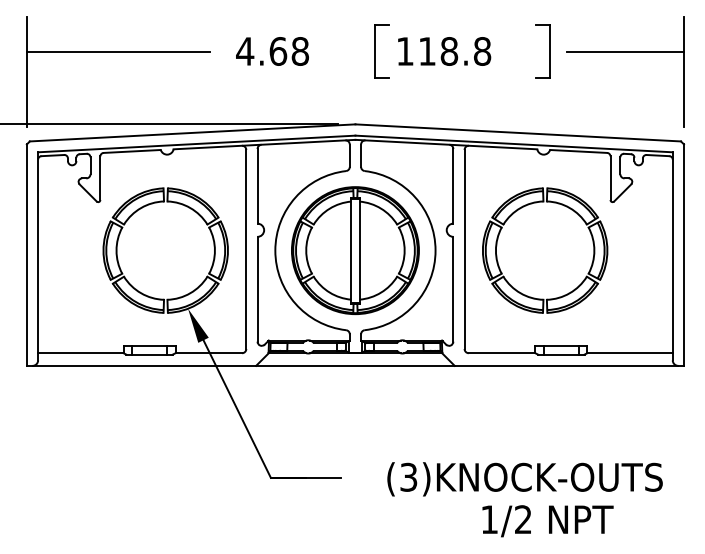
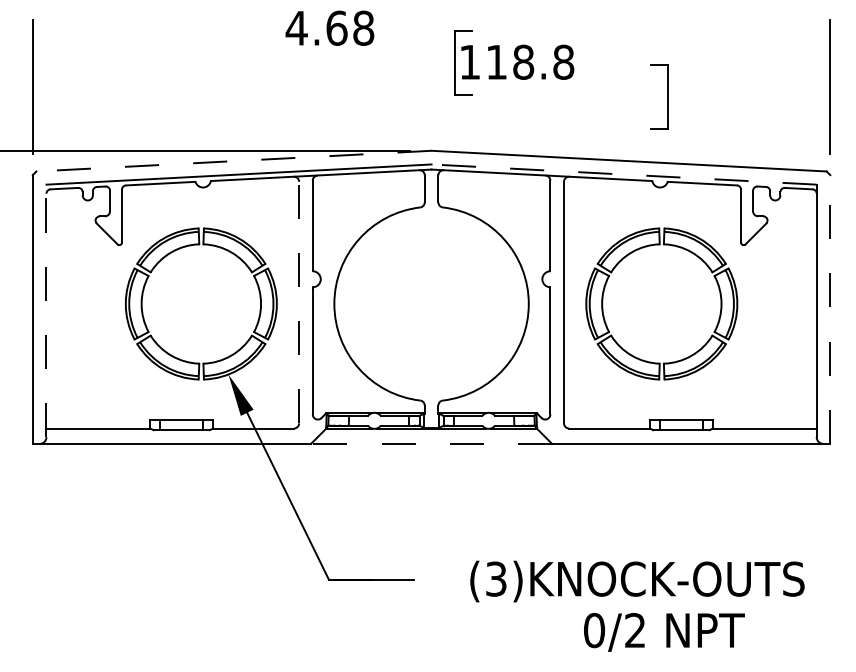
text: (272, 50) -> (329, 27), moved
text: (444, 50) -> (517, 61), moved
line: (118, 51) -> (143, 62), removed
part: (549, 51) -> (667, 96), moved
line: (625, 51) -> (759, 62), removed
line: (193, 133) -> (234, 161), solid -> dashed
line: (514, 143) -> (624, 174), solid -> dashed
line: (246, 249) -> (299, 302), solid -> dashed
part: (355, 250) -> (431, 303), removed
line: (684, 254) -> (830, 308), solid -> dashed
line: (38, 255) -> (46, 310), solid -> dashed
line: (355, 365) -> (431, 443), solid -> dashed
text: (489, 519) -> (594, 630), 1/2 -> 0/2

